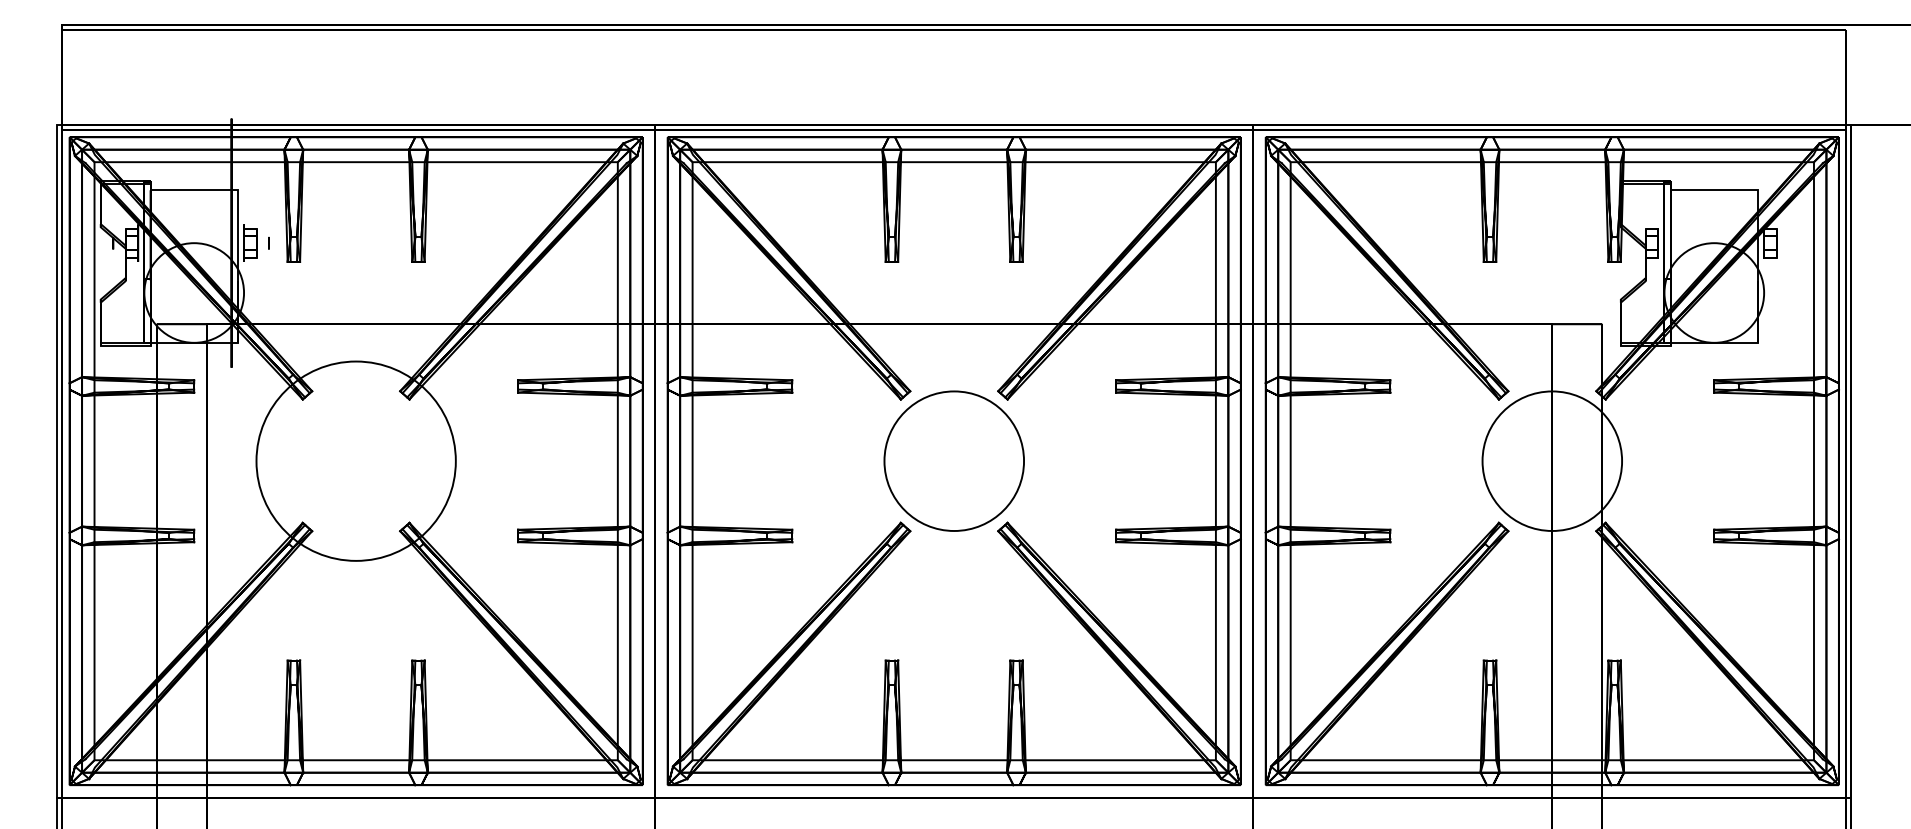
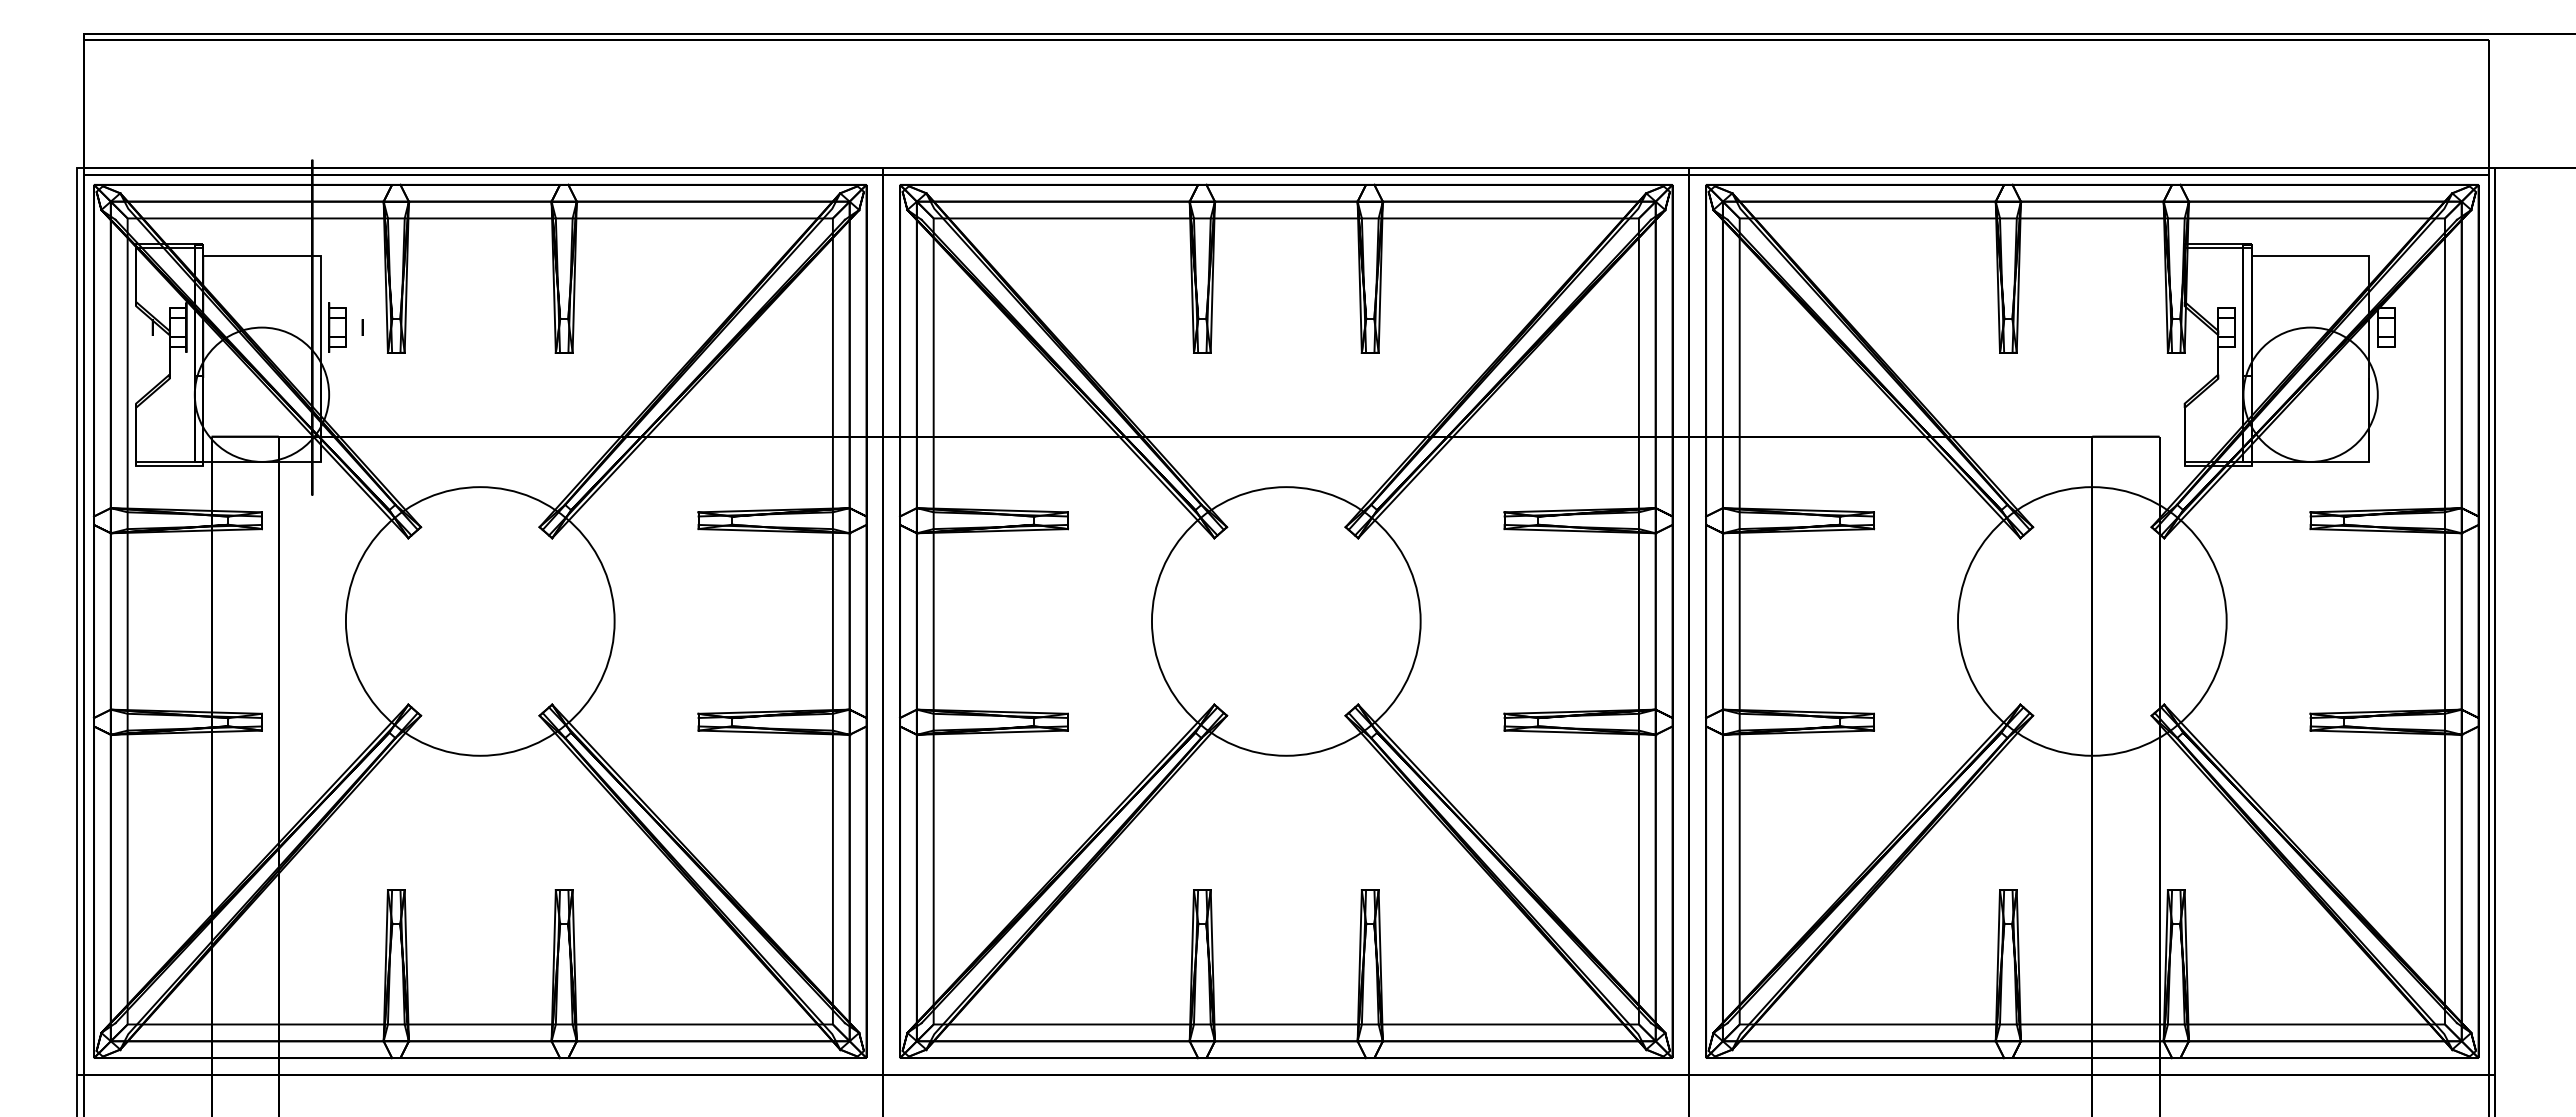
circle: (953, 461) -> (1285, 621), size x1.43
circle: (1552, 461) -> (2092, 621), size x1.43

